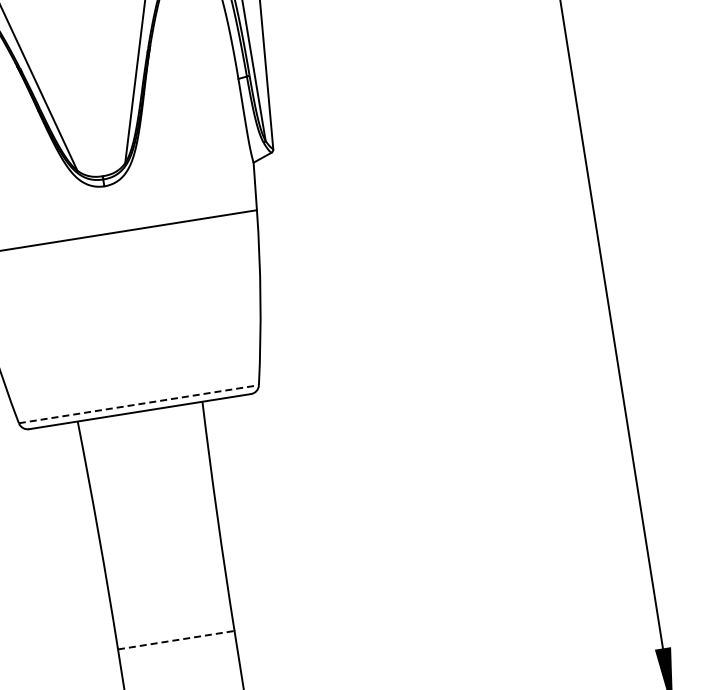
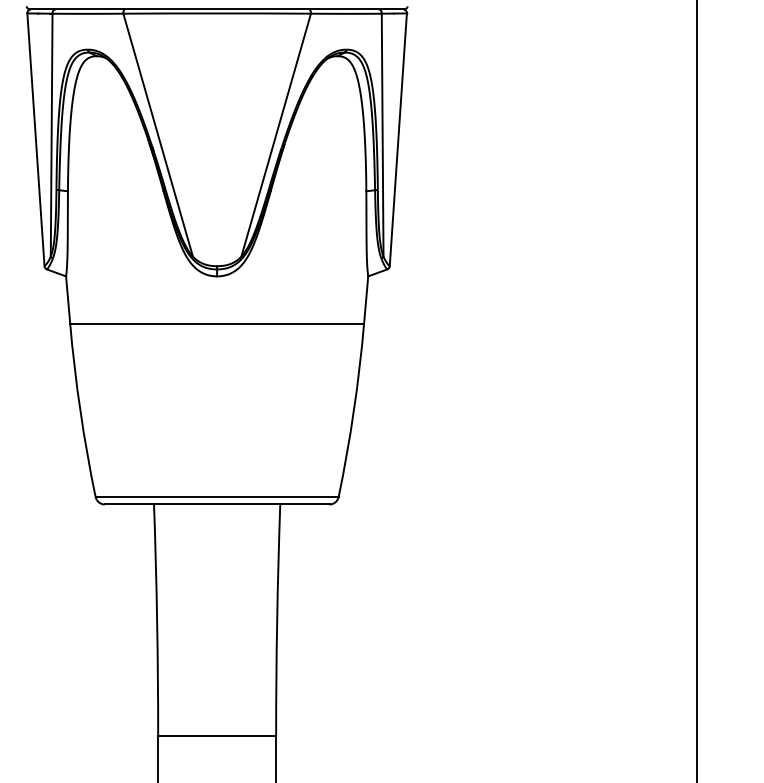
line: (139, 404) -> (217, 497), dashed -> solid
line: (176, 639) -> (217, 735), dashed -> solid

